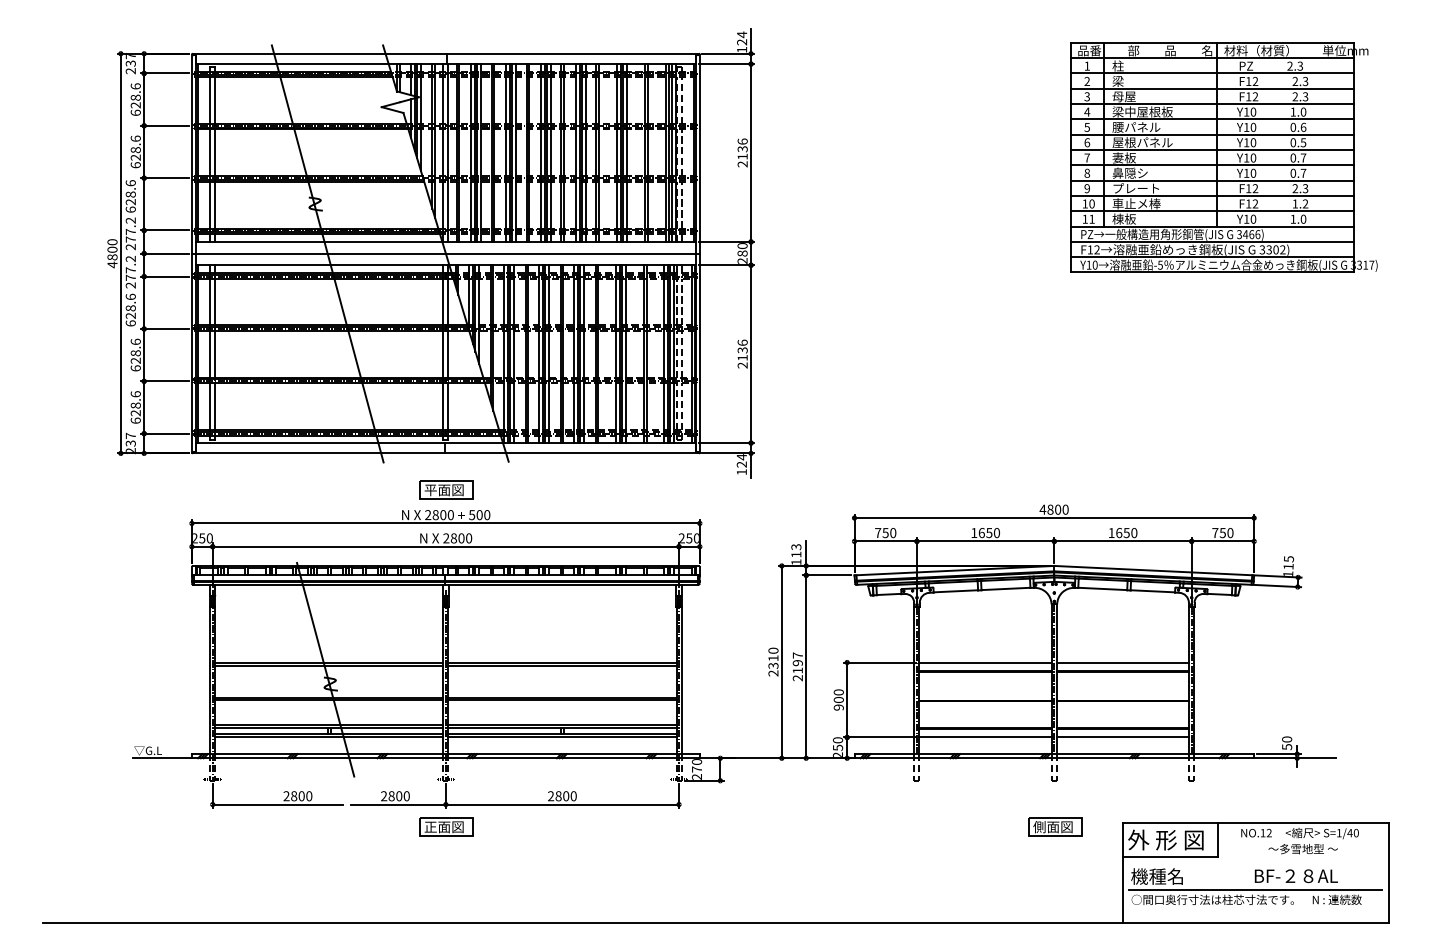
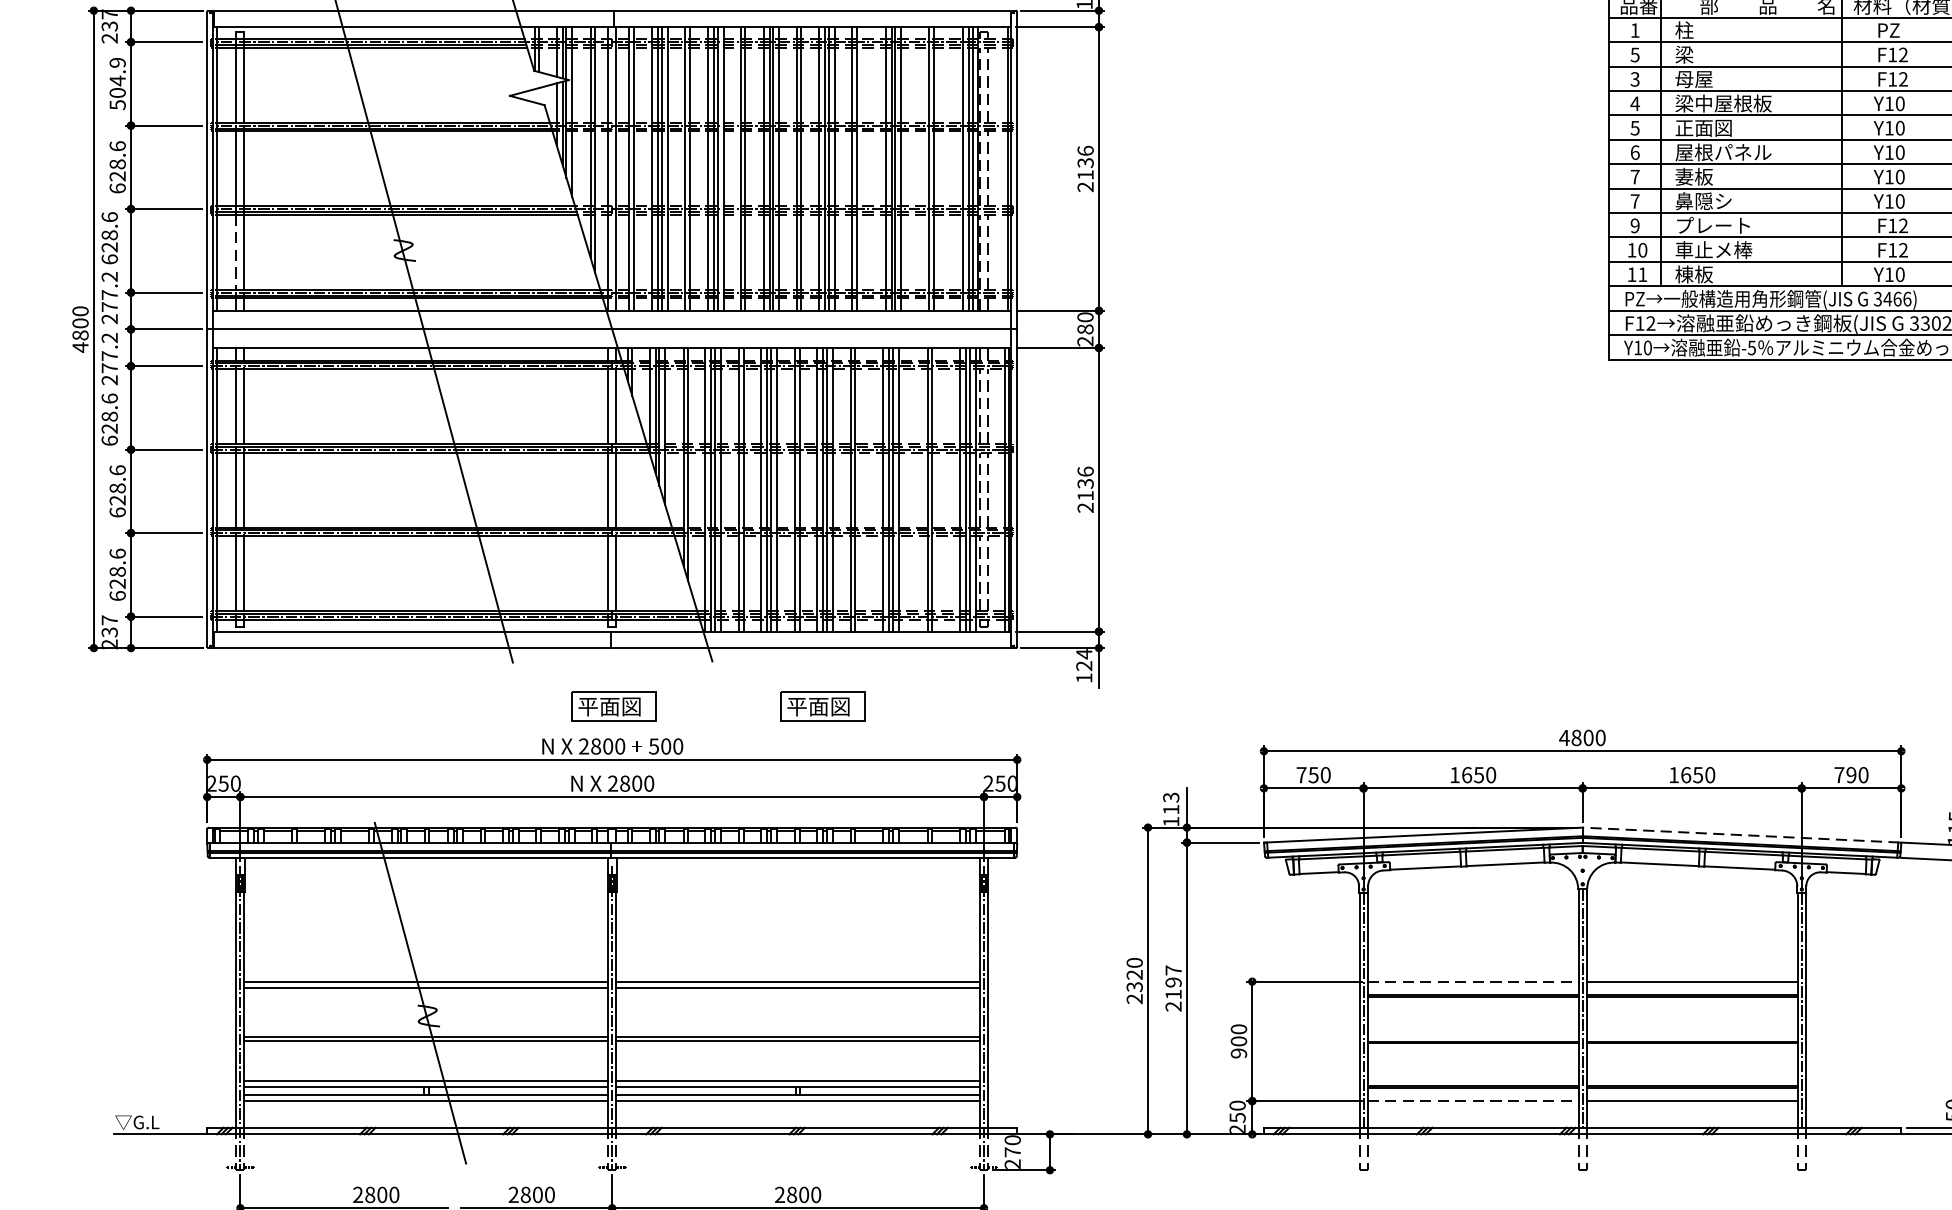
text: (1087, 81) -> (1635, 54), 2 -> 5
text: (135, 99) -> (117, 83), 628.6 -> 504.9
text: (1136, 127) -> (1713, 128), 腰パネル -> 正面図
text: (1087, 172) -> (1635, 200), 8 -> 7
line: (210, 205) -> (236, 252), solid -> dashed
part: (577, 489) -> (822, 705), added
text: (1222, 532) -> (1850, 774), 750 -> 790
line: (1153, 570) -> (1740, 834), solid -> dashed
text: (773, 658) -> (1134, 975), 2310 -> 2320
line: (986, 662) -> (1474, 981), solid -> dashed
line: (986, 737) -> (1474, 1101), solid -> dashed

